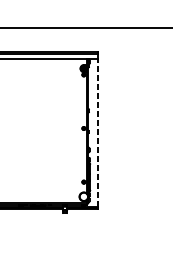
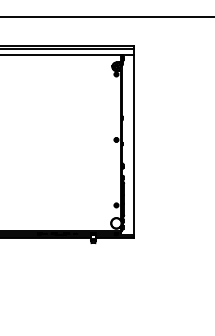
line: (97, 132) -> (133, 144), dashed -> solid

